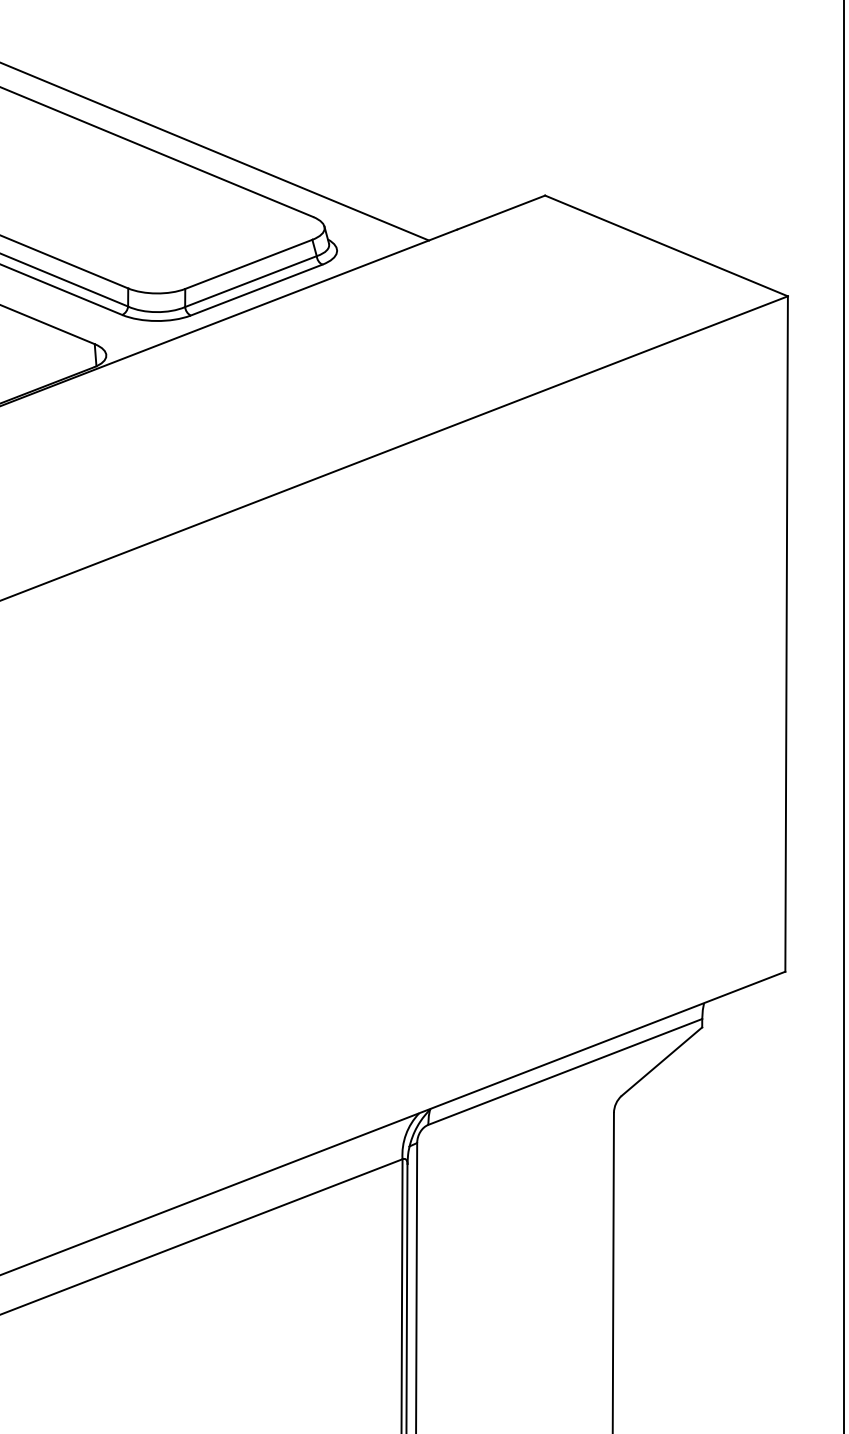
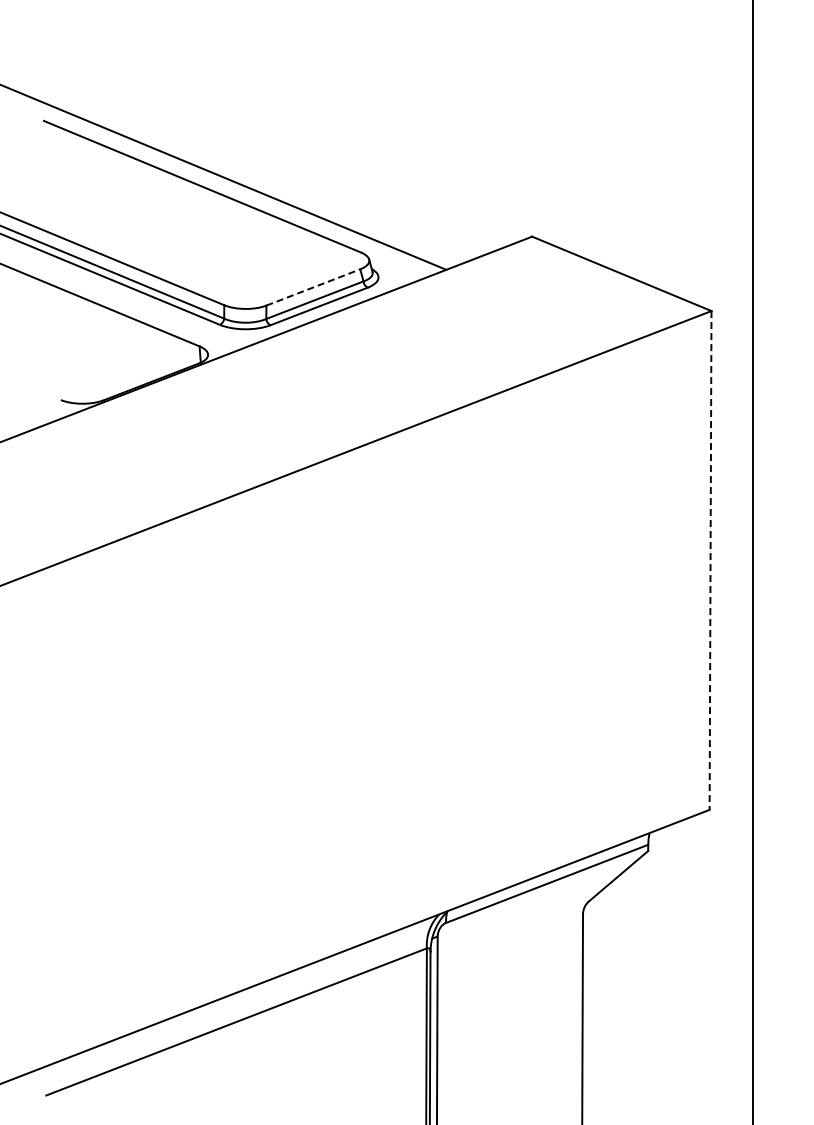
line: (249, 264) -> (313, 287), solid -> dashed
line: (786, 634) -> (710, 560), solid -> dashed

